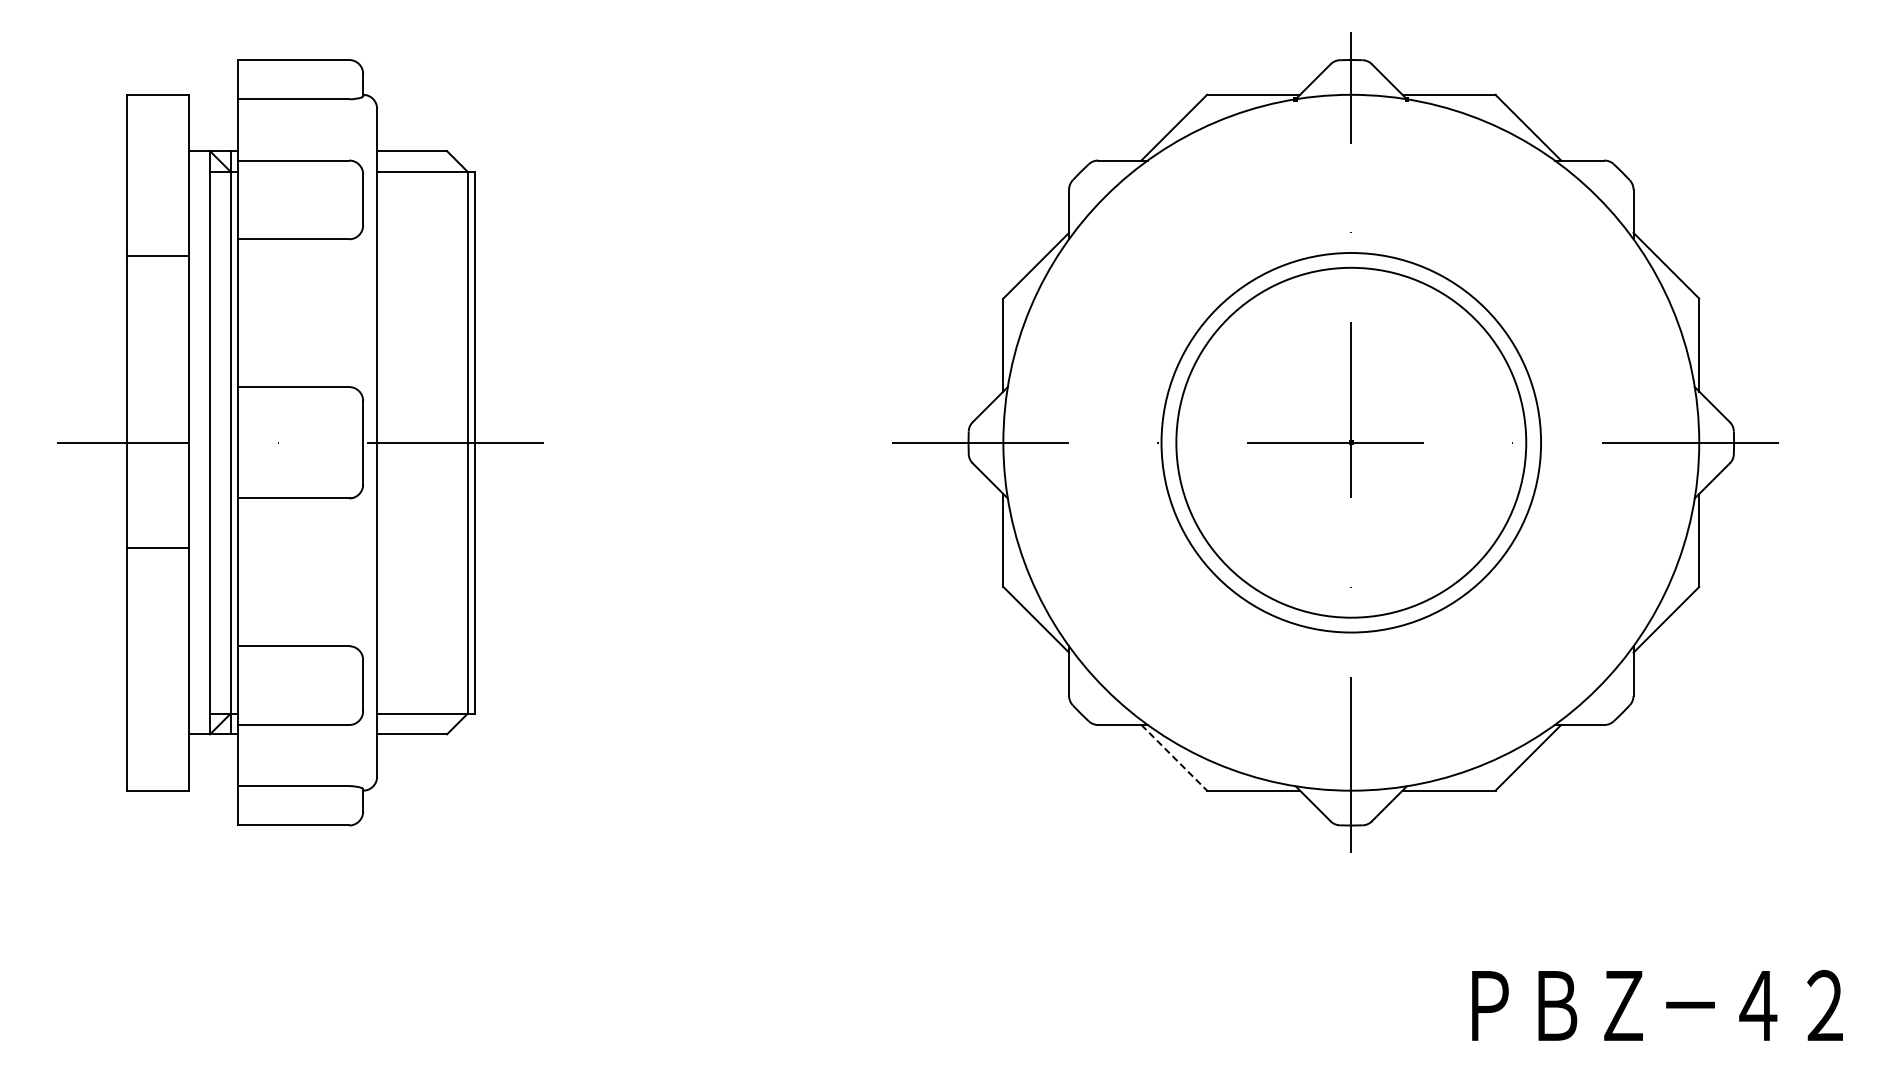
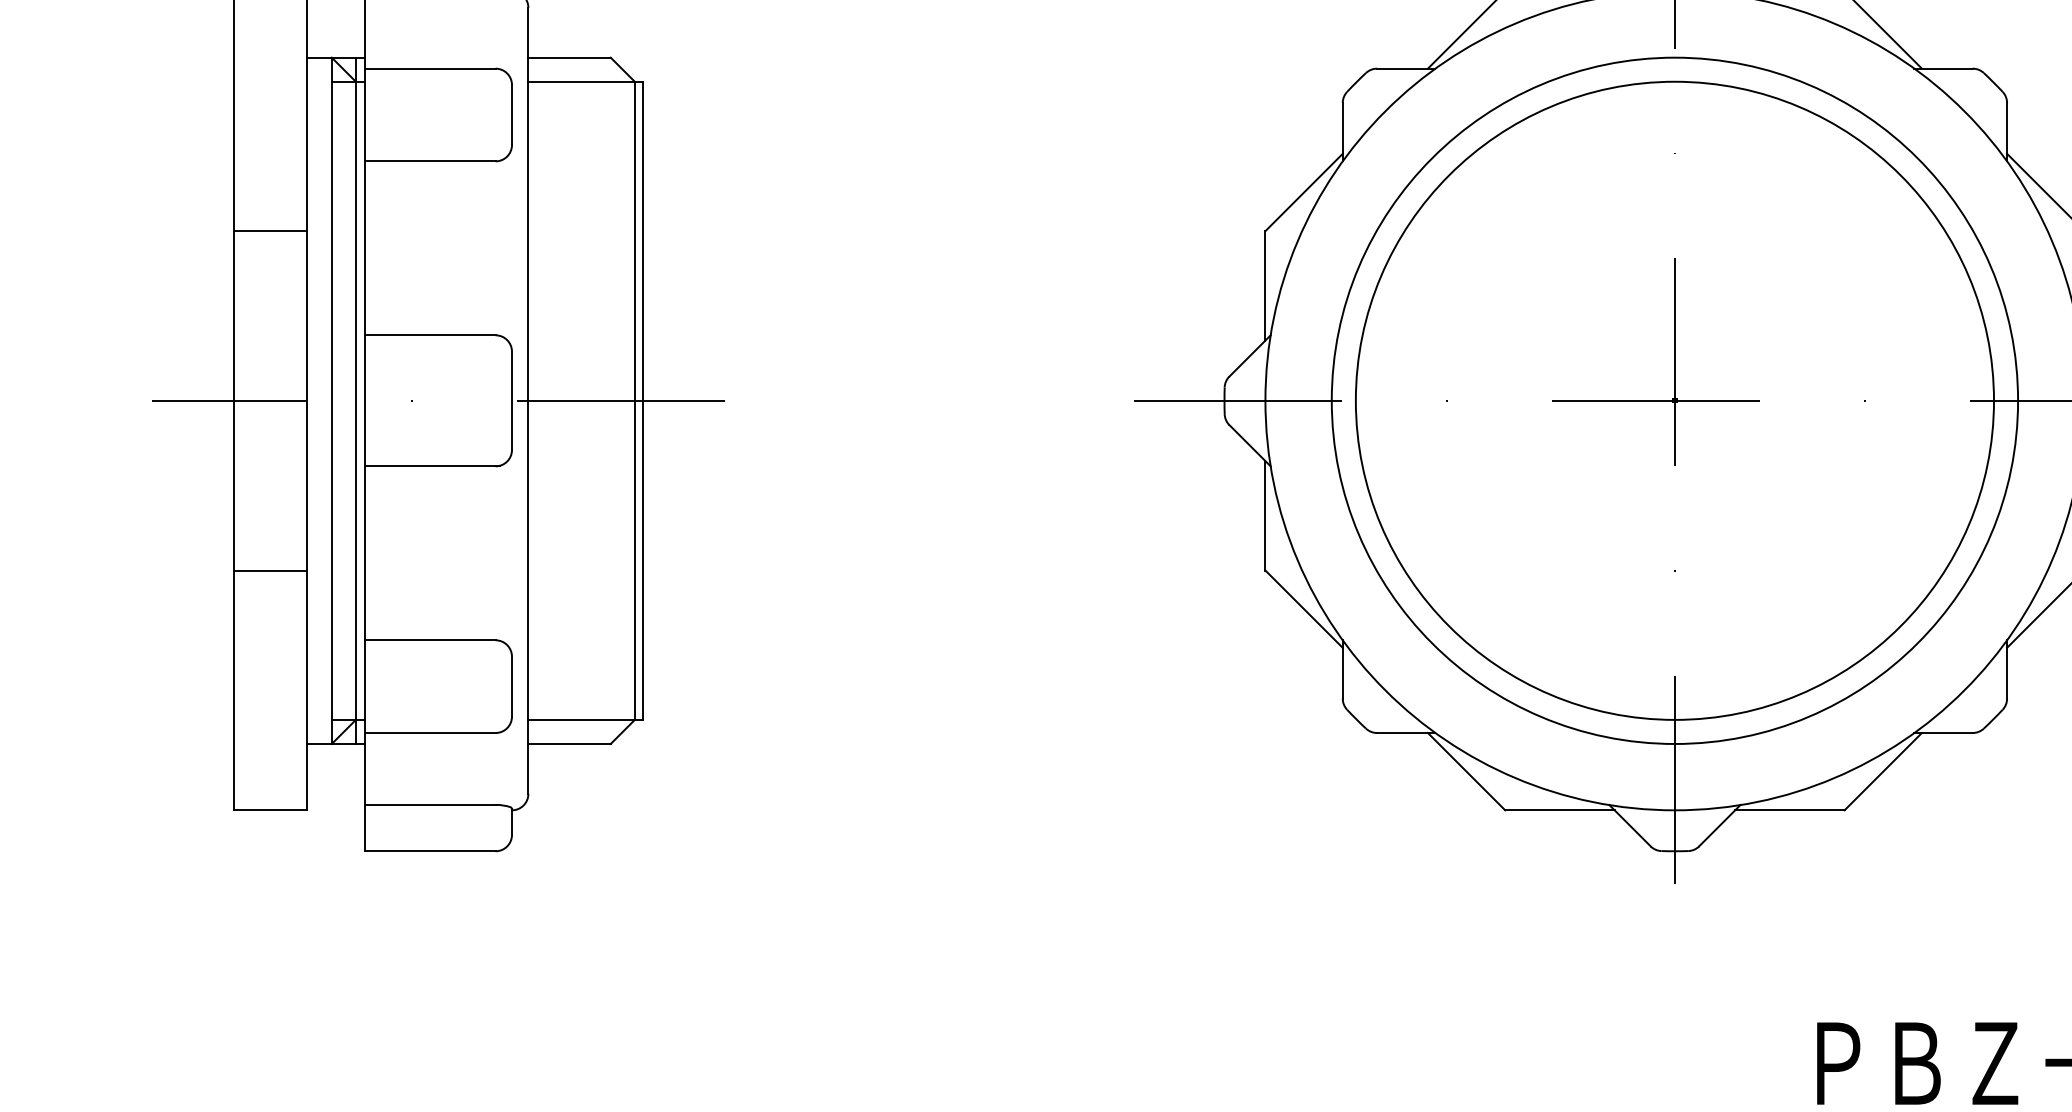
line: (157, 255) -> (269, 231), moved
circle: (1350, 442) -> (1673, 400), size x1.67
circle: (1351, 442) -> (1675, 400), size x1.43
line: (157, 547) -> (269, 569), moved
line: (1174, 758) -> (1466, 772), dashed -> solid

